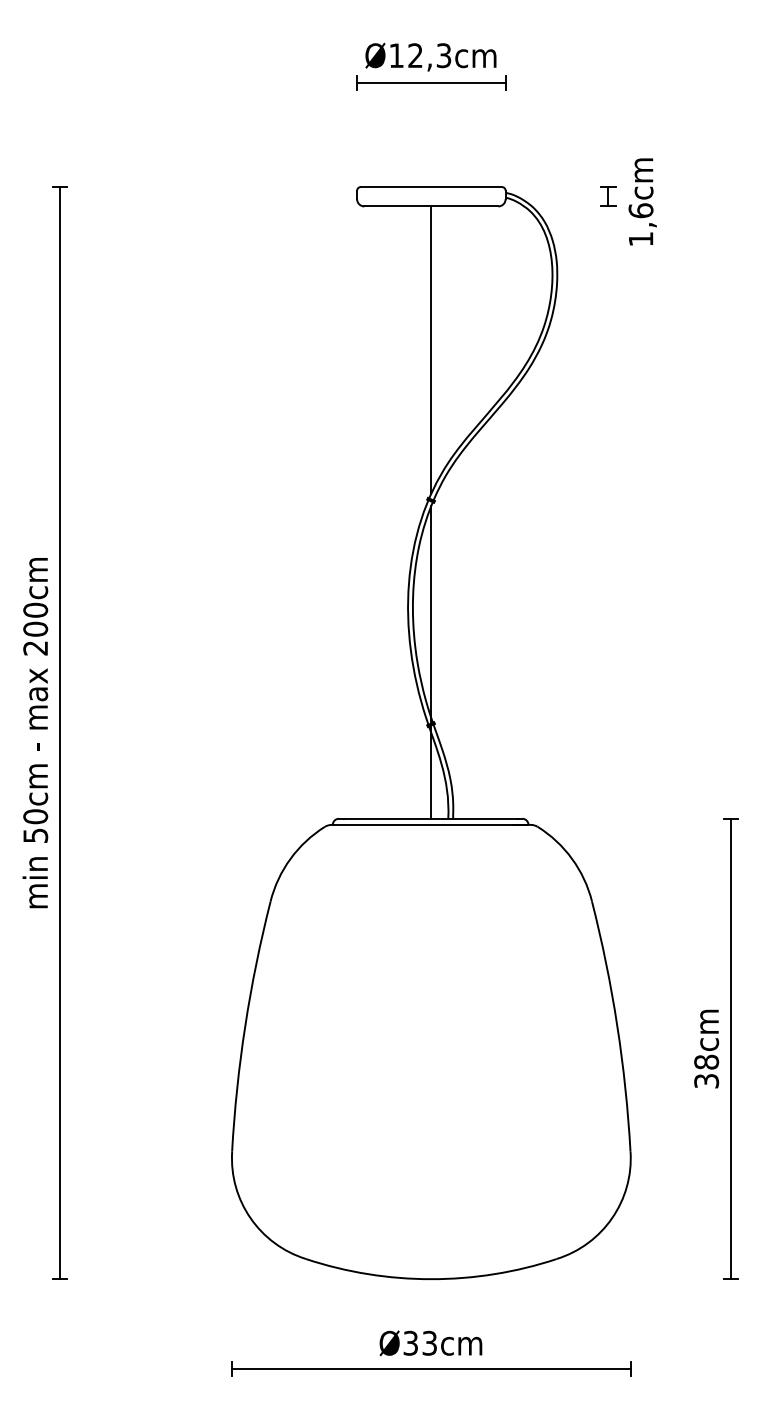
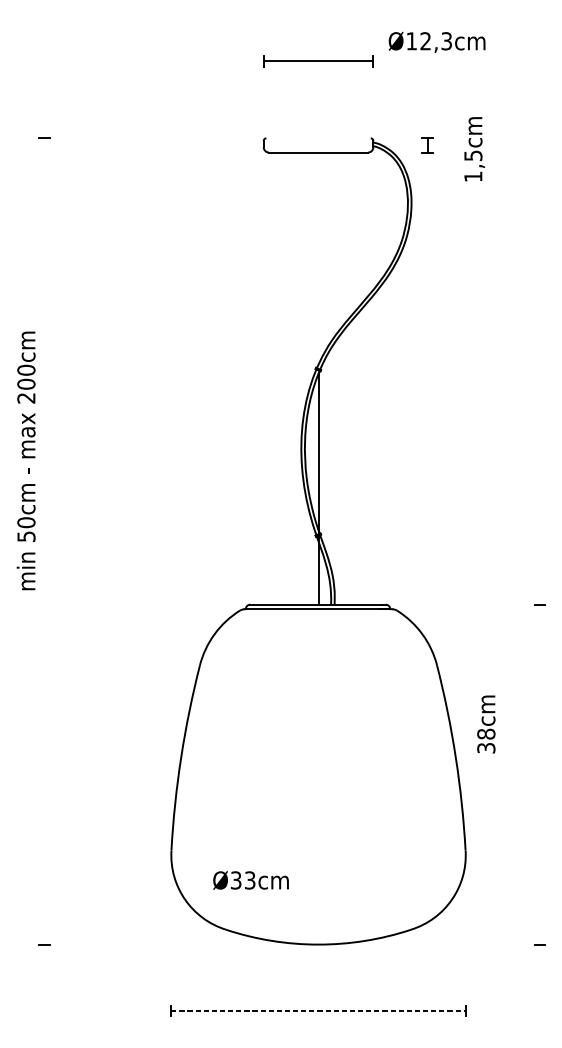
text: (430, 56) -> (436, 41), moved
line: (431, 187) -> (318, 138), removed
part: (608, 196) -> (427, 145), moved
text: (640, 210) -> (472, 155), 1,6cm -> 1,5cm
line: (431, 349) -> (318, 258), removed
text: (35, 733) -> (26, 461), moved
line: (60, 733) -> (44, 541), removed
text: (706, 1048) -> (486, 724), moved
line: (731, 1048) -> (540, 774), removed
text: (430, 1343) -> (250, 880), moved
line: (431, 1369) -> (318, 1011), solid -> dashed

